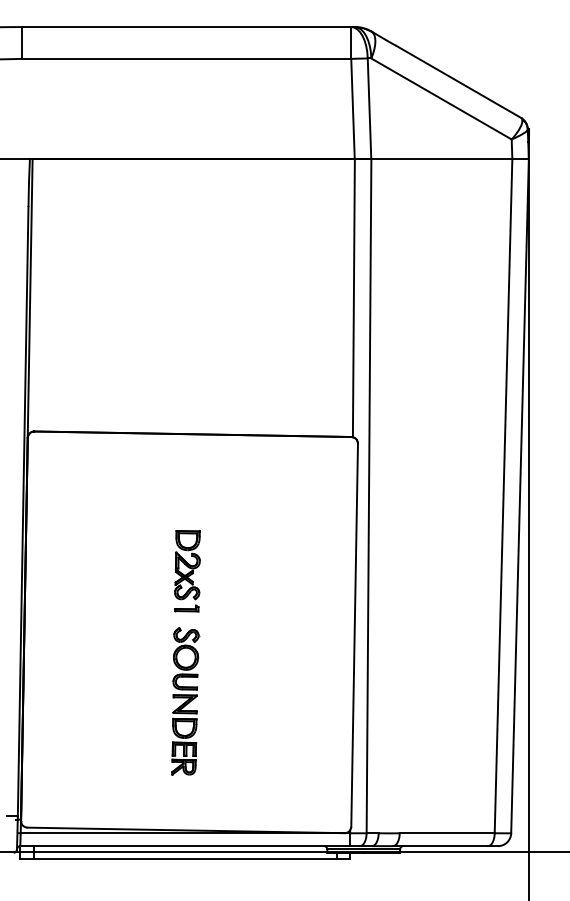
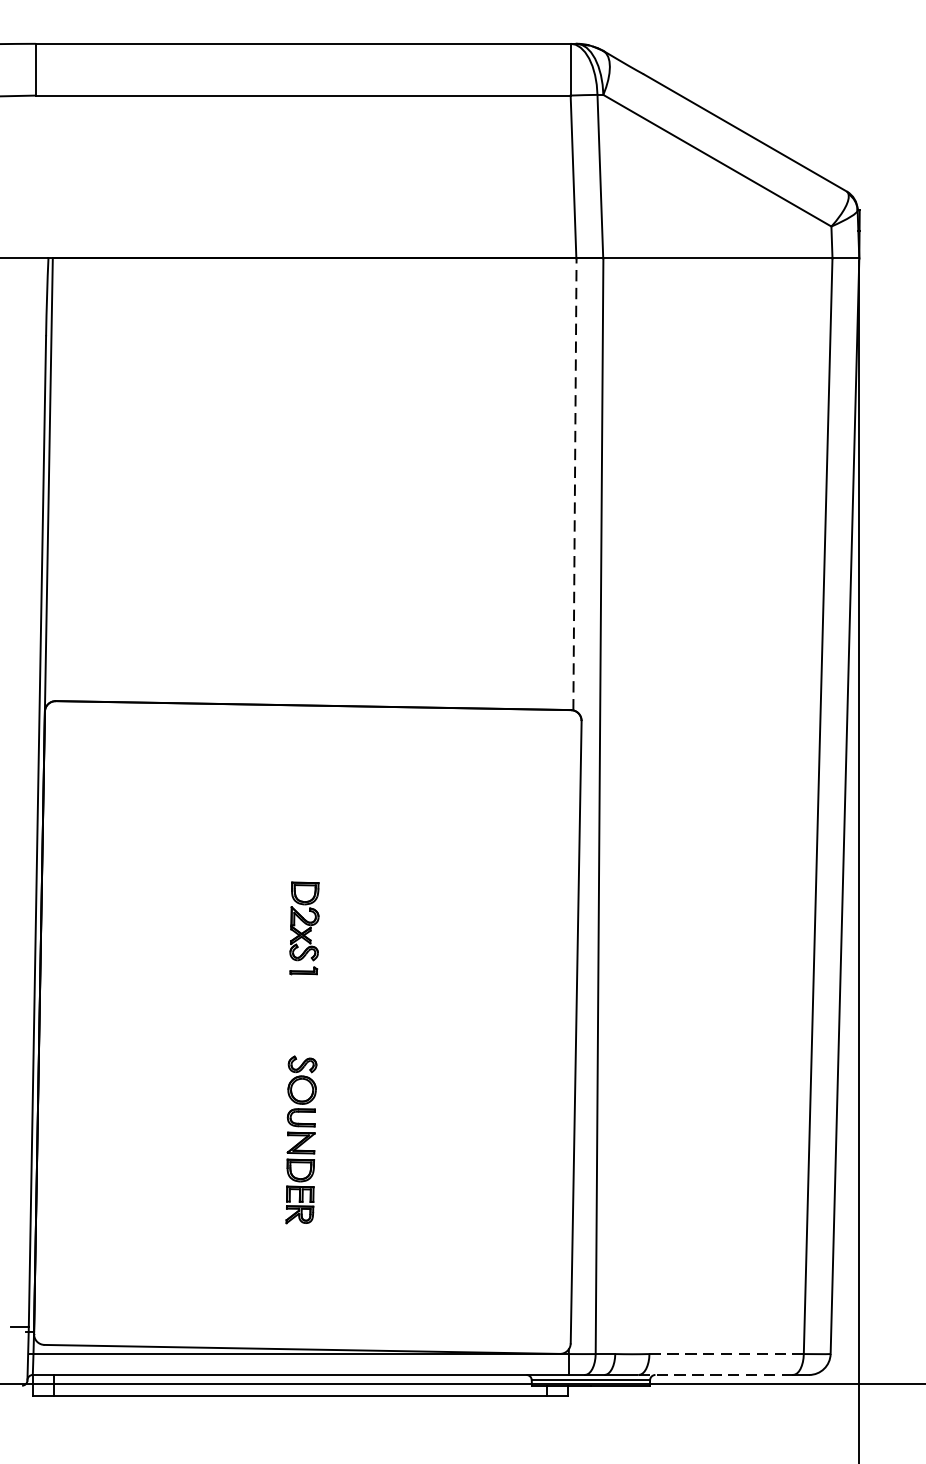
line: (353, 297) -> (574, 483), solid -> dashed
part: (187, 571) -> (304, 928), size x0.7
part: (185, 701) -> (301, 1139), size x0.7
line: (447, 833) -> (727, 1354), solid -> dashed
line: (440, 846) -> (715, 1375), solid -> dashed

